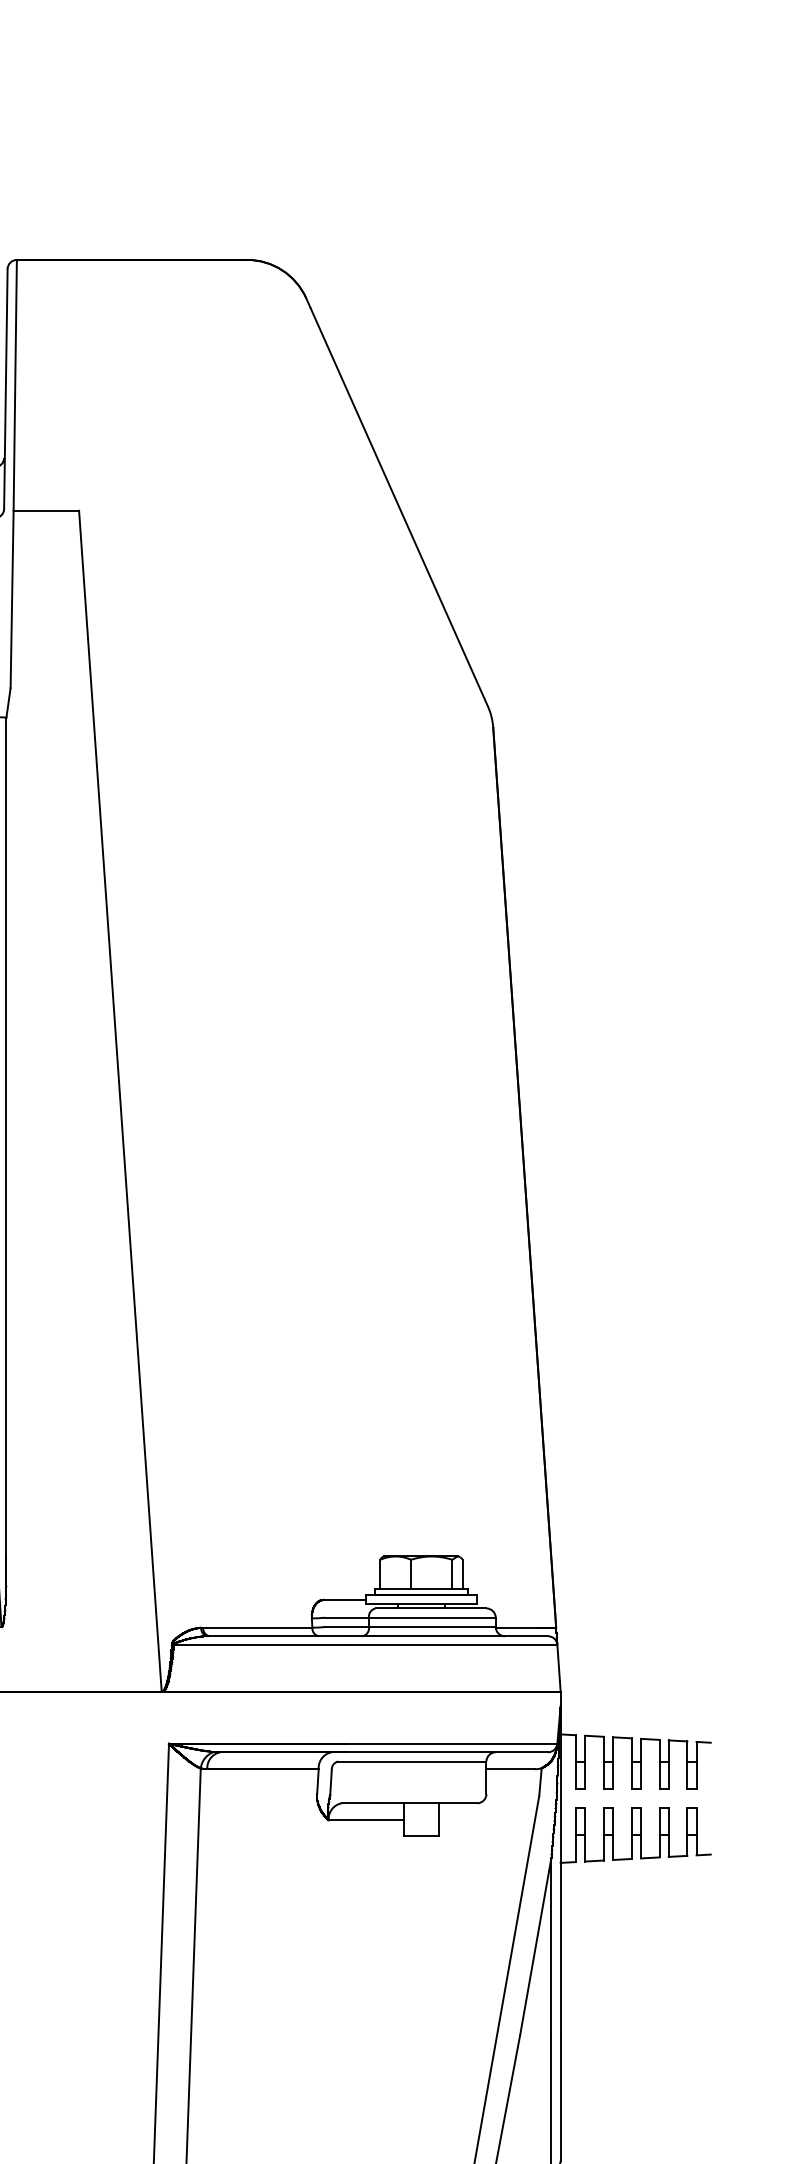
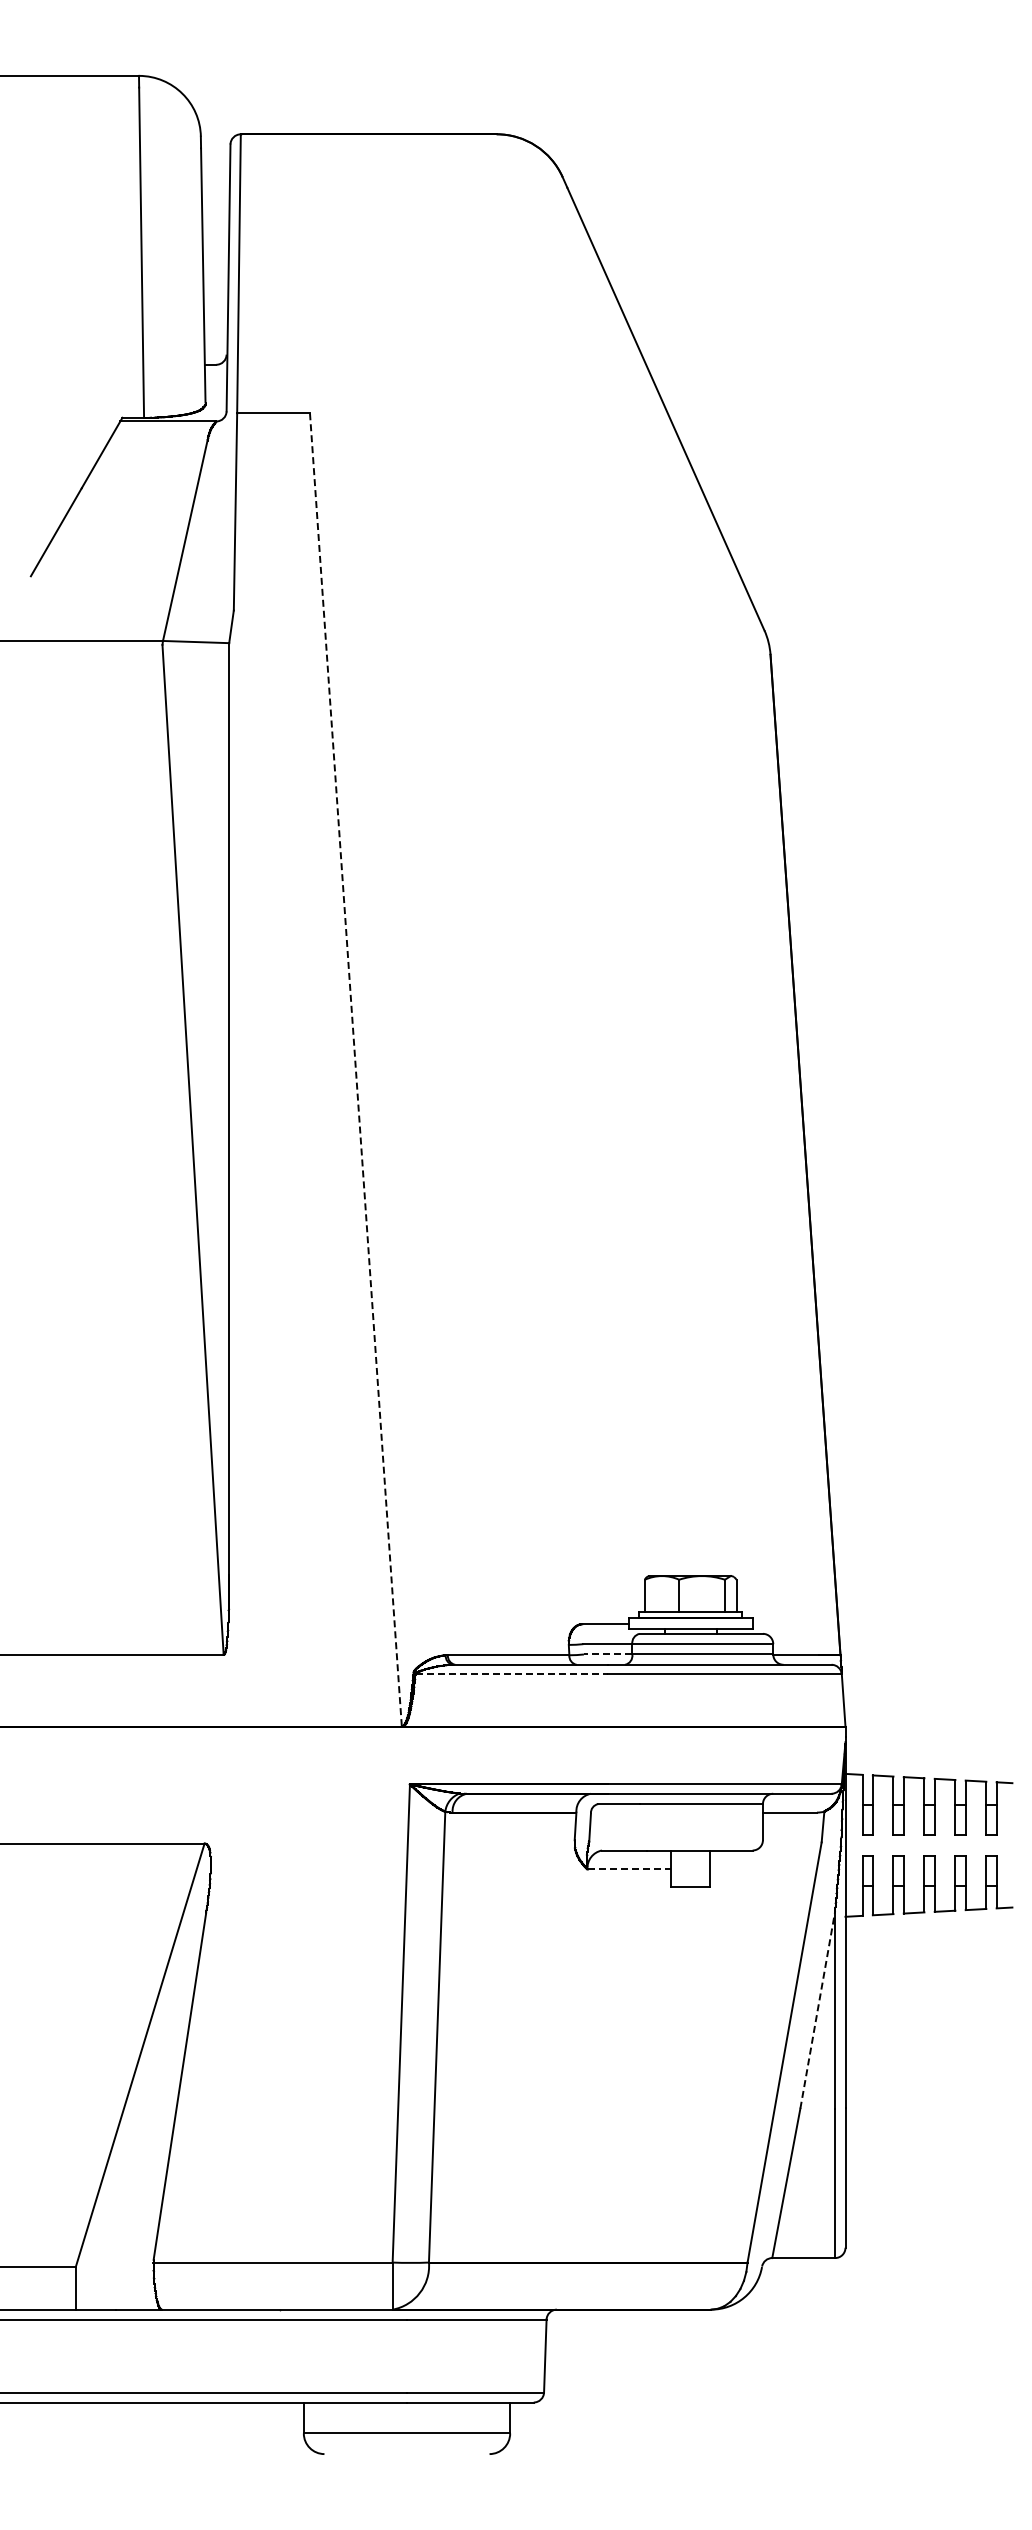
line: (120, 1101) -> (355, 1070), solid -> dashed
line: (346, 1627) -> (607, 1654), solid -> dashed
line: (261, 1645) -> (512, 1674), solid -> dashed
line: (366, 1820) -> (629, 1869), solid -> dashed
line: (535, 1946) -> (817, 2009), solid -> dashed

